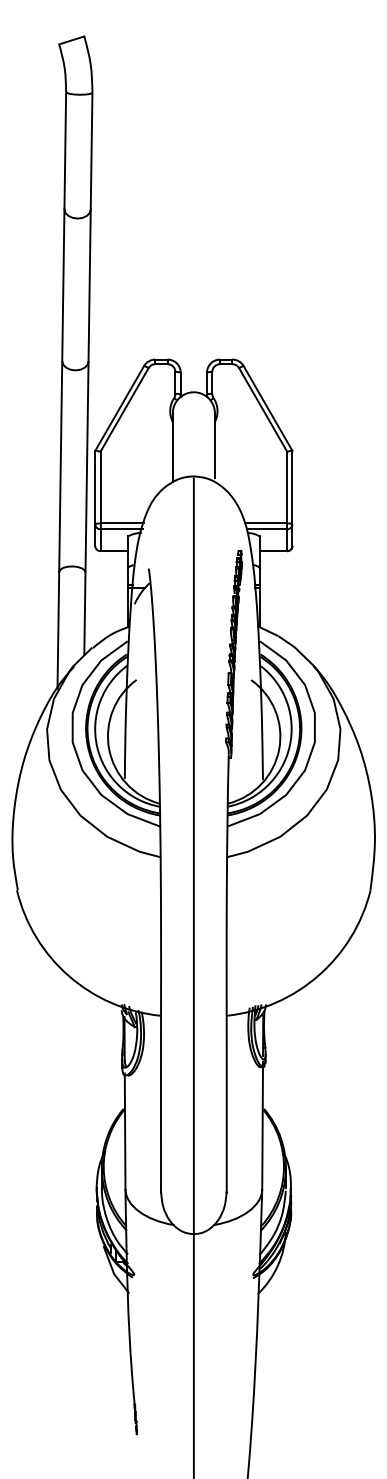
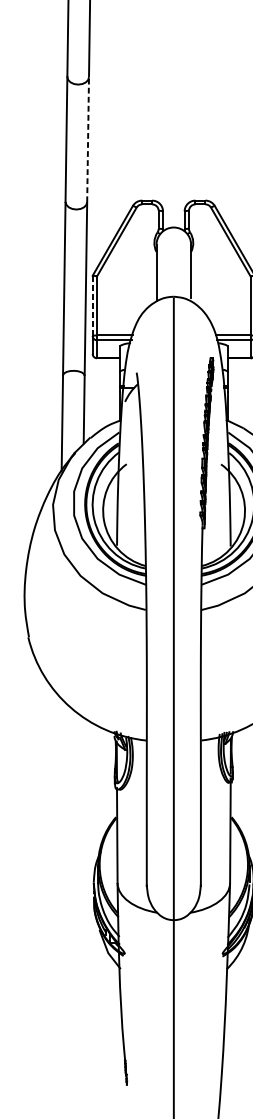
line: (89, 285) -> (87, 139), solid -> dashed
line: (95, 487) -> (92, 305), solid -> dashed

